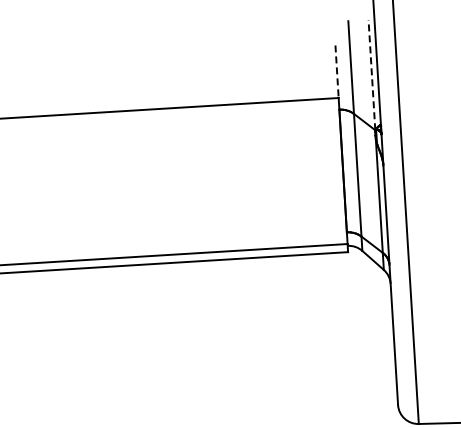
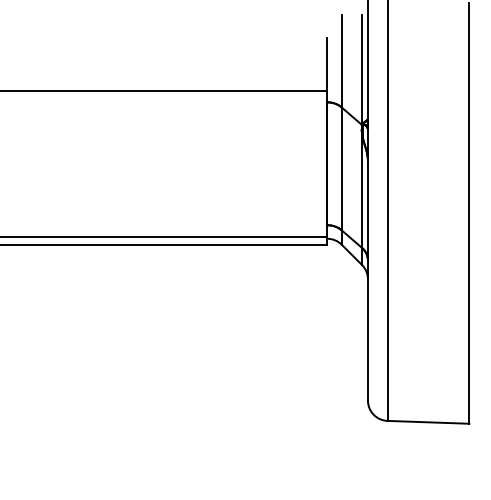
line: (337, 71) -> (327, 64), dashed -> solid
line: (372, 74) -> (362, 69), dashed -> solid

